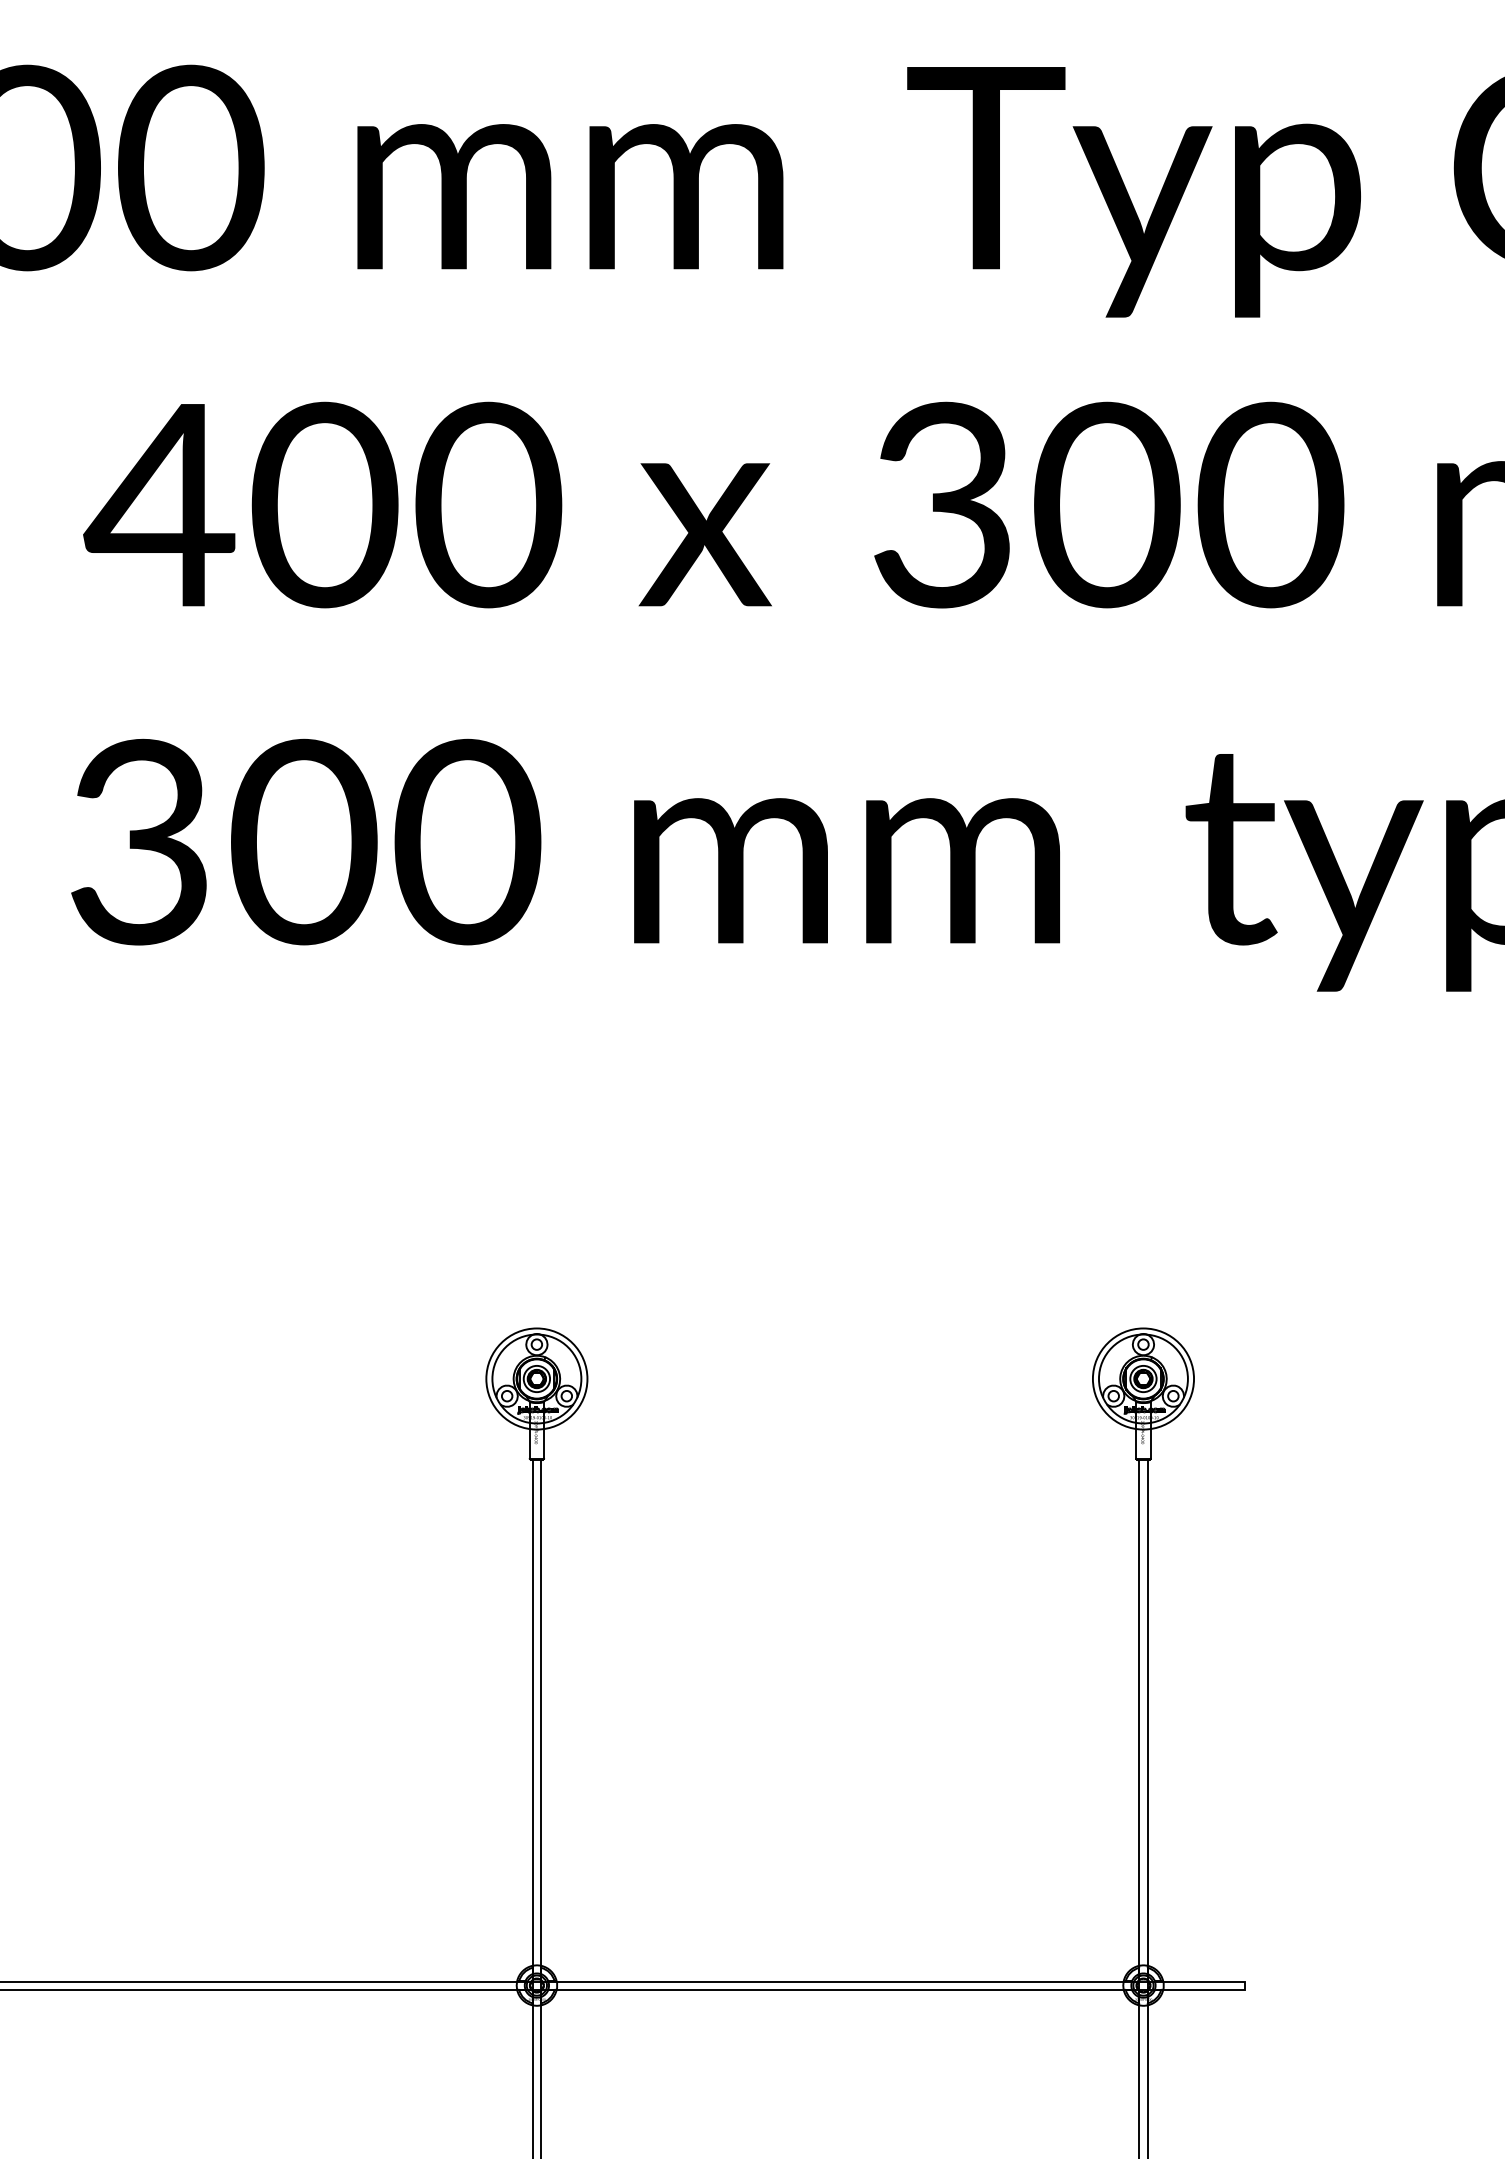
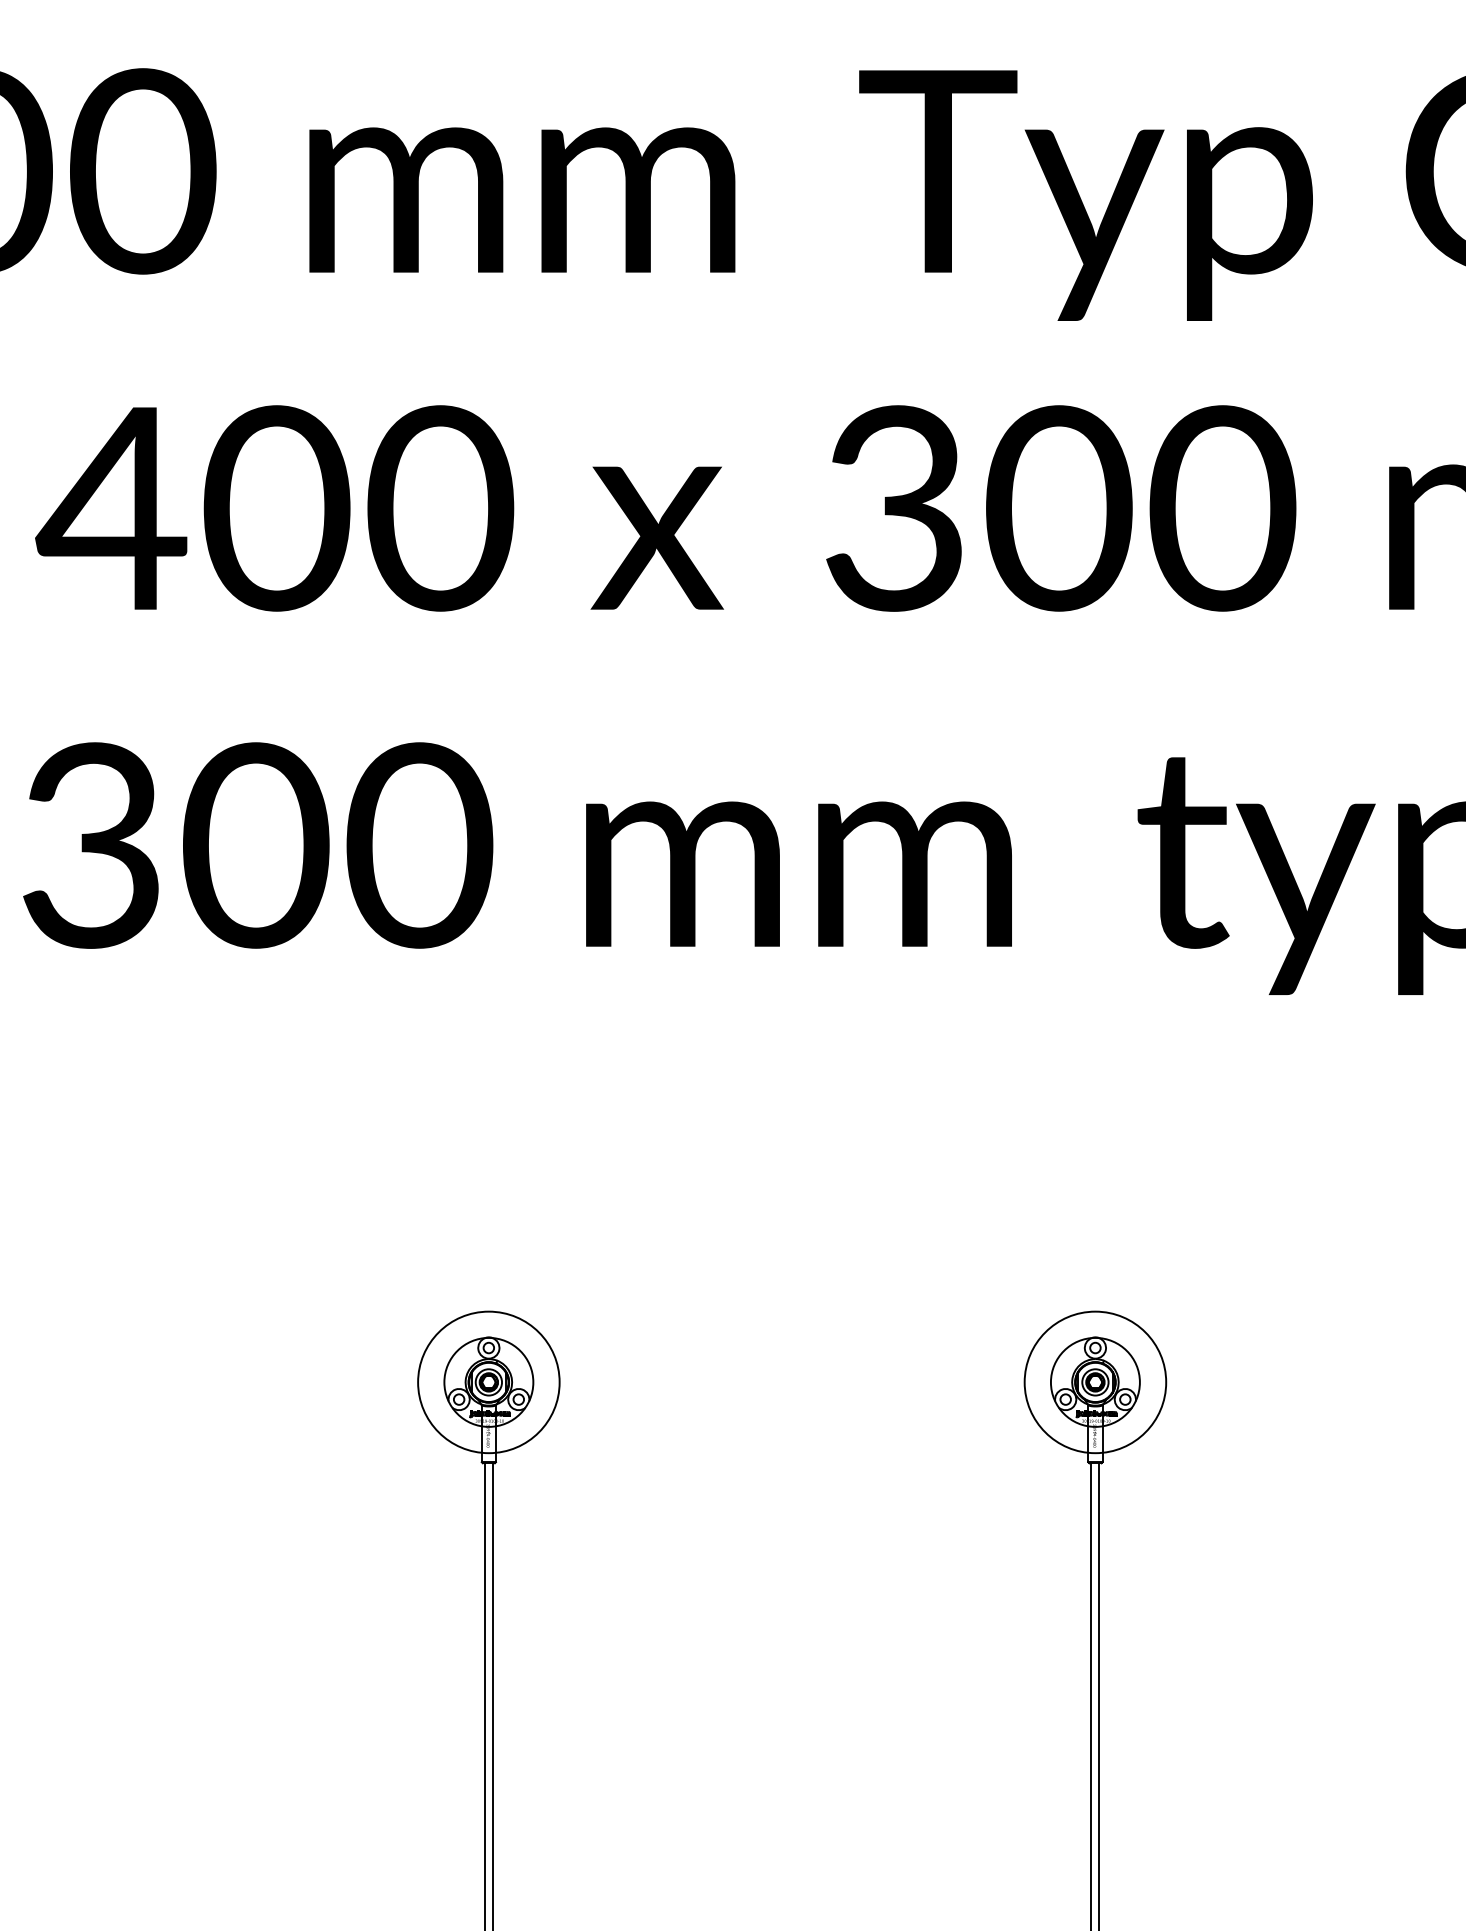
circle: (536, 1378) -> (488, 1381), size x1.4
circle: (1143, 1378) -> (1095, 1381), size x1.4

